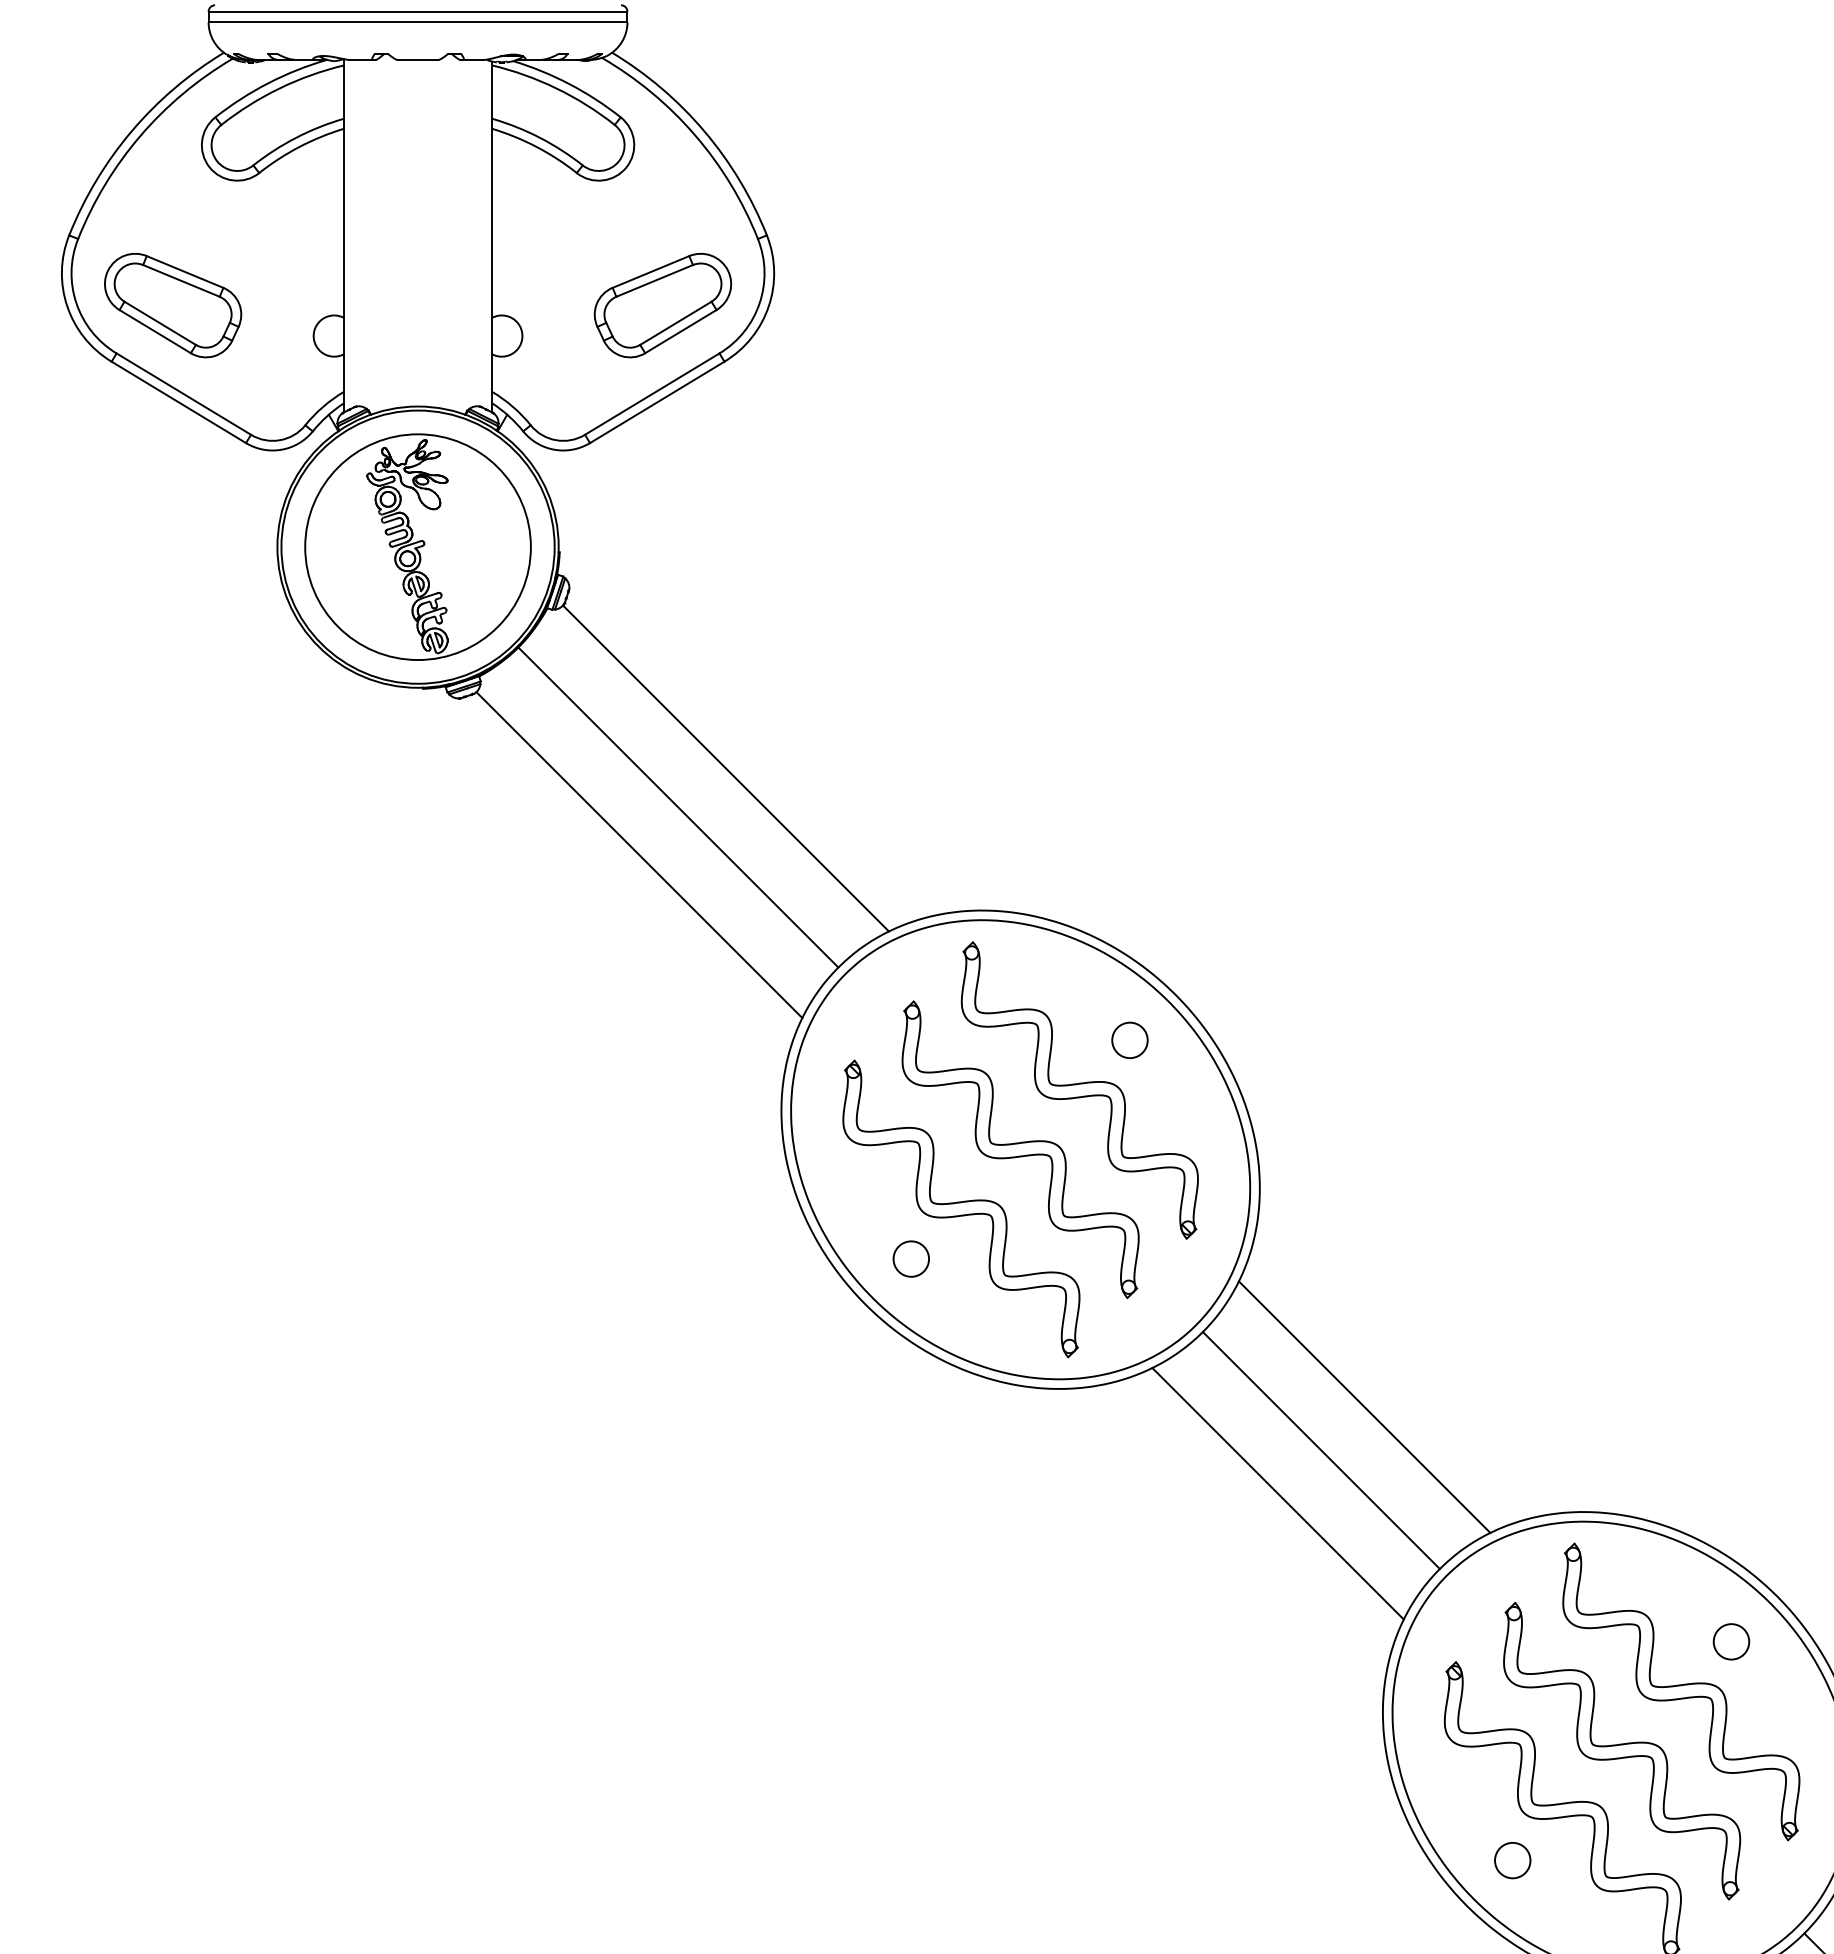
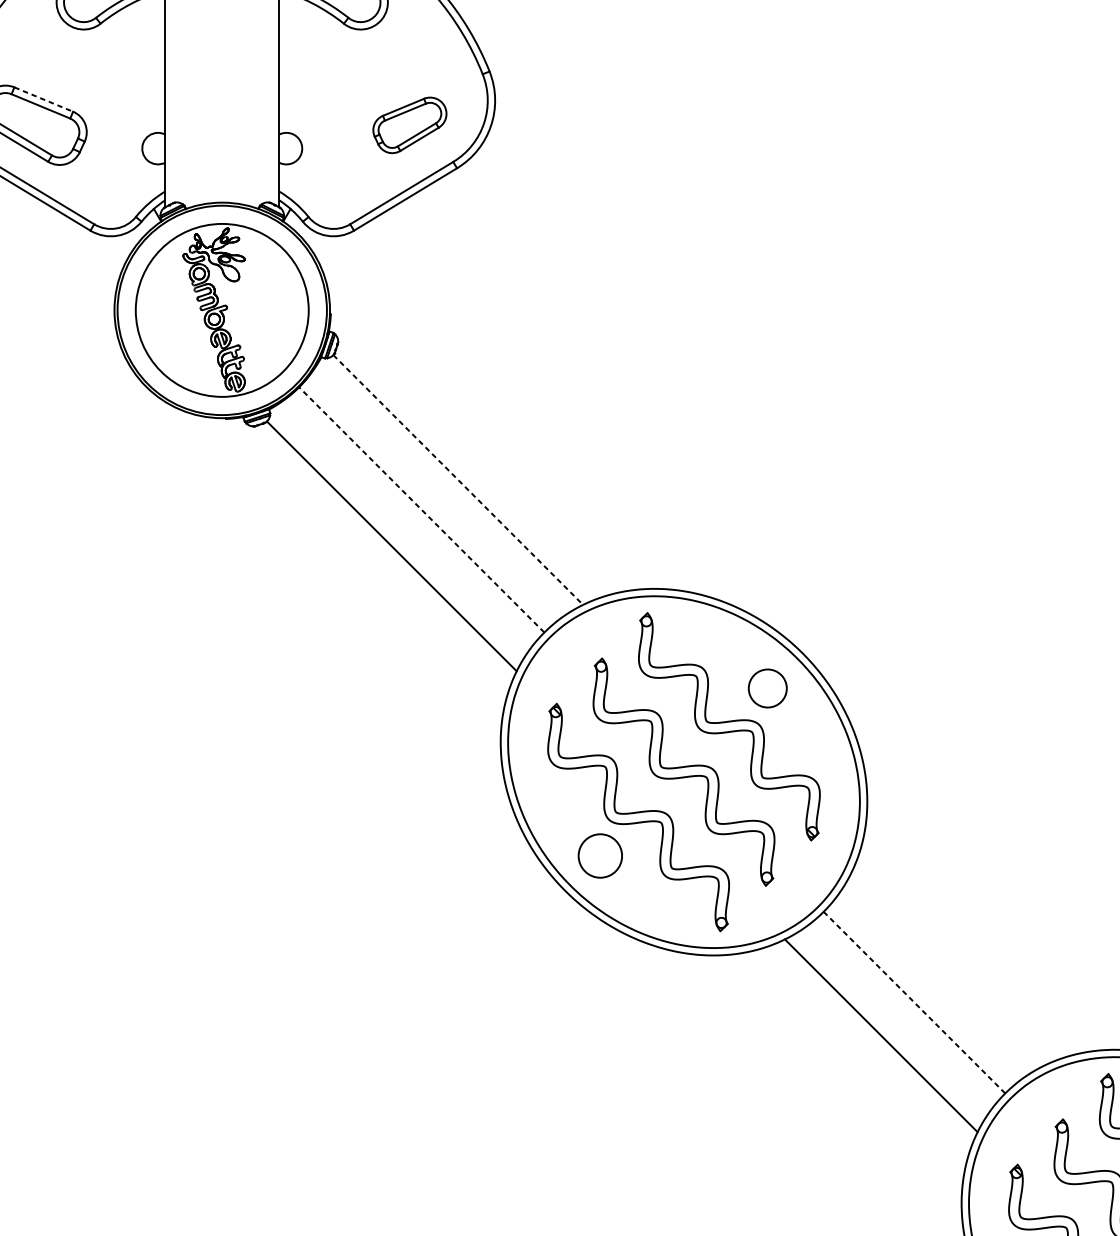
line: (185, 272) -> (44, 99), solid -> dashed
part: (662, 305) -> (409, 125), size x0.7
line: (726, 768) -> (458, 480), solid -> dashed
line: (678, 807) -> (421, 509), solid -> dashed
circle: (1129, 1039) -> (767, 687), size x1.4
circle: (910, 1258) -> (599, 855), size x1.6
line: (1364, 1406) -> (947, 968), removed
line: (1321, 1450) -> (914, 1002), solid -> dashed

